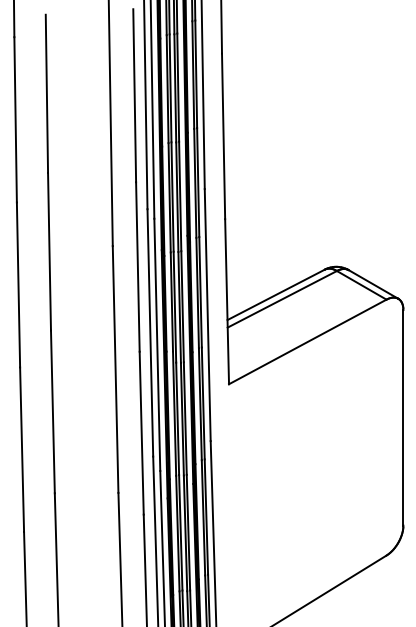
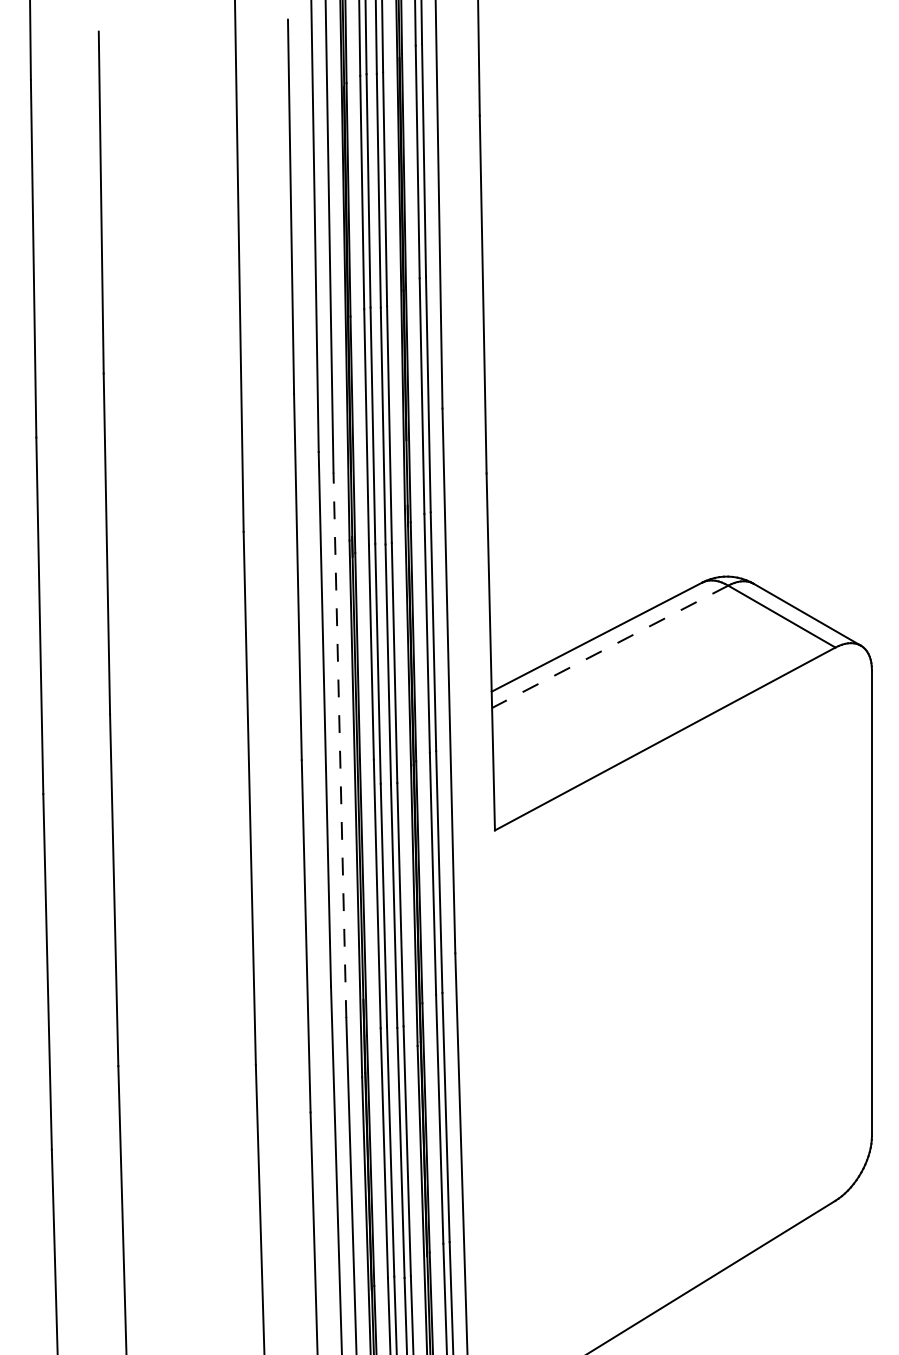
line: (282, 299) -> (610, 647), solid -> dashed
line: (157, 344) -> (340, 744), solid -> dashed

